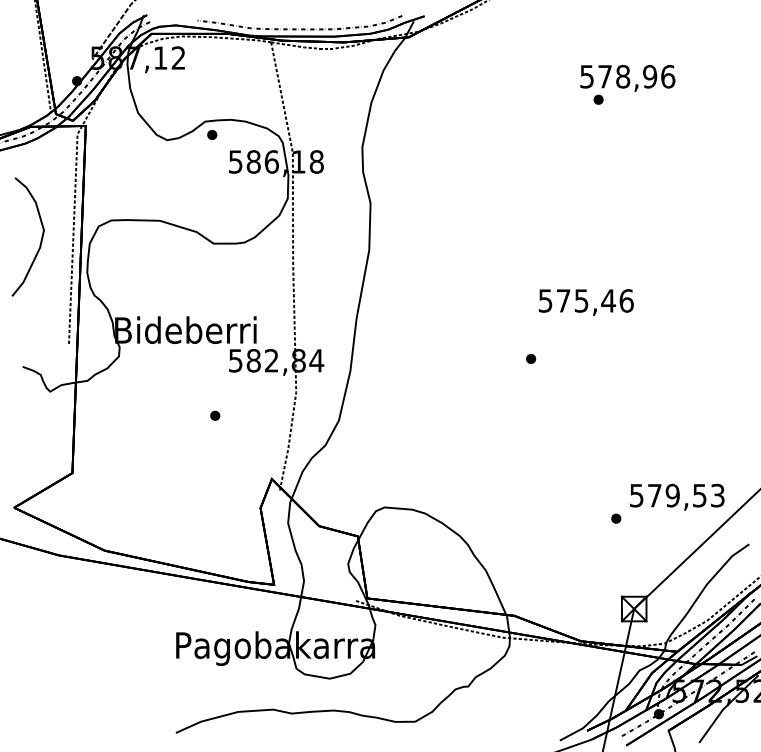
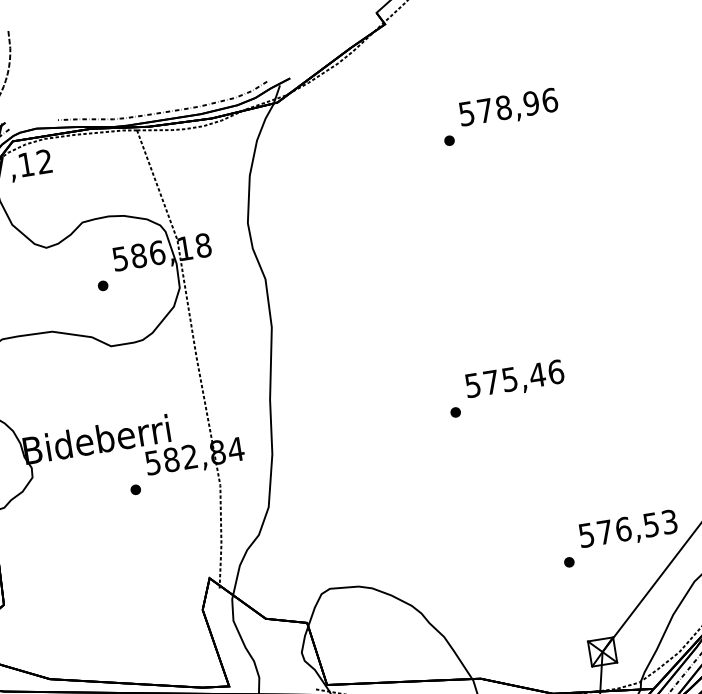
part: (598, 99) -> (449, 140), moved
part: (212, 134) -> (103, 285), moved
text: (585, 302) -> (514, 380), moved
part: (215, 415) -> (136, 489), moved
text: (672, 495) -> (623, 529), 579,53 -> 576,53

